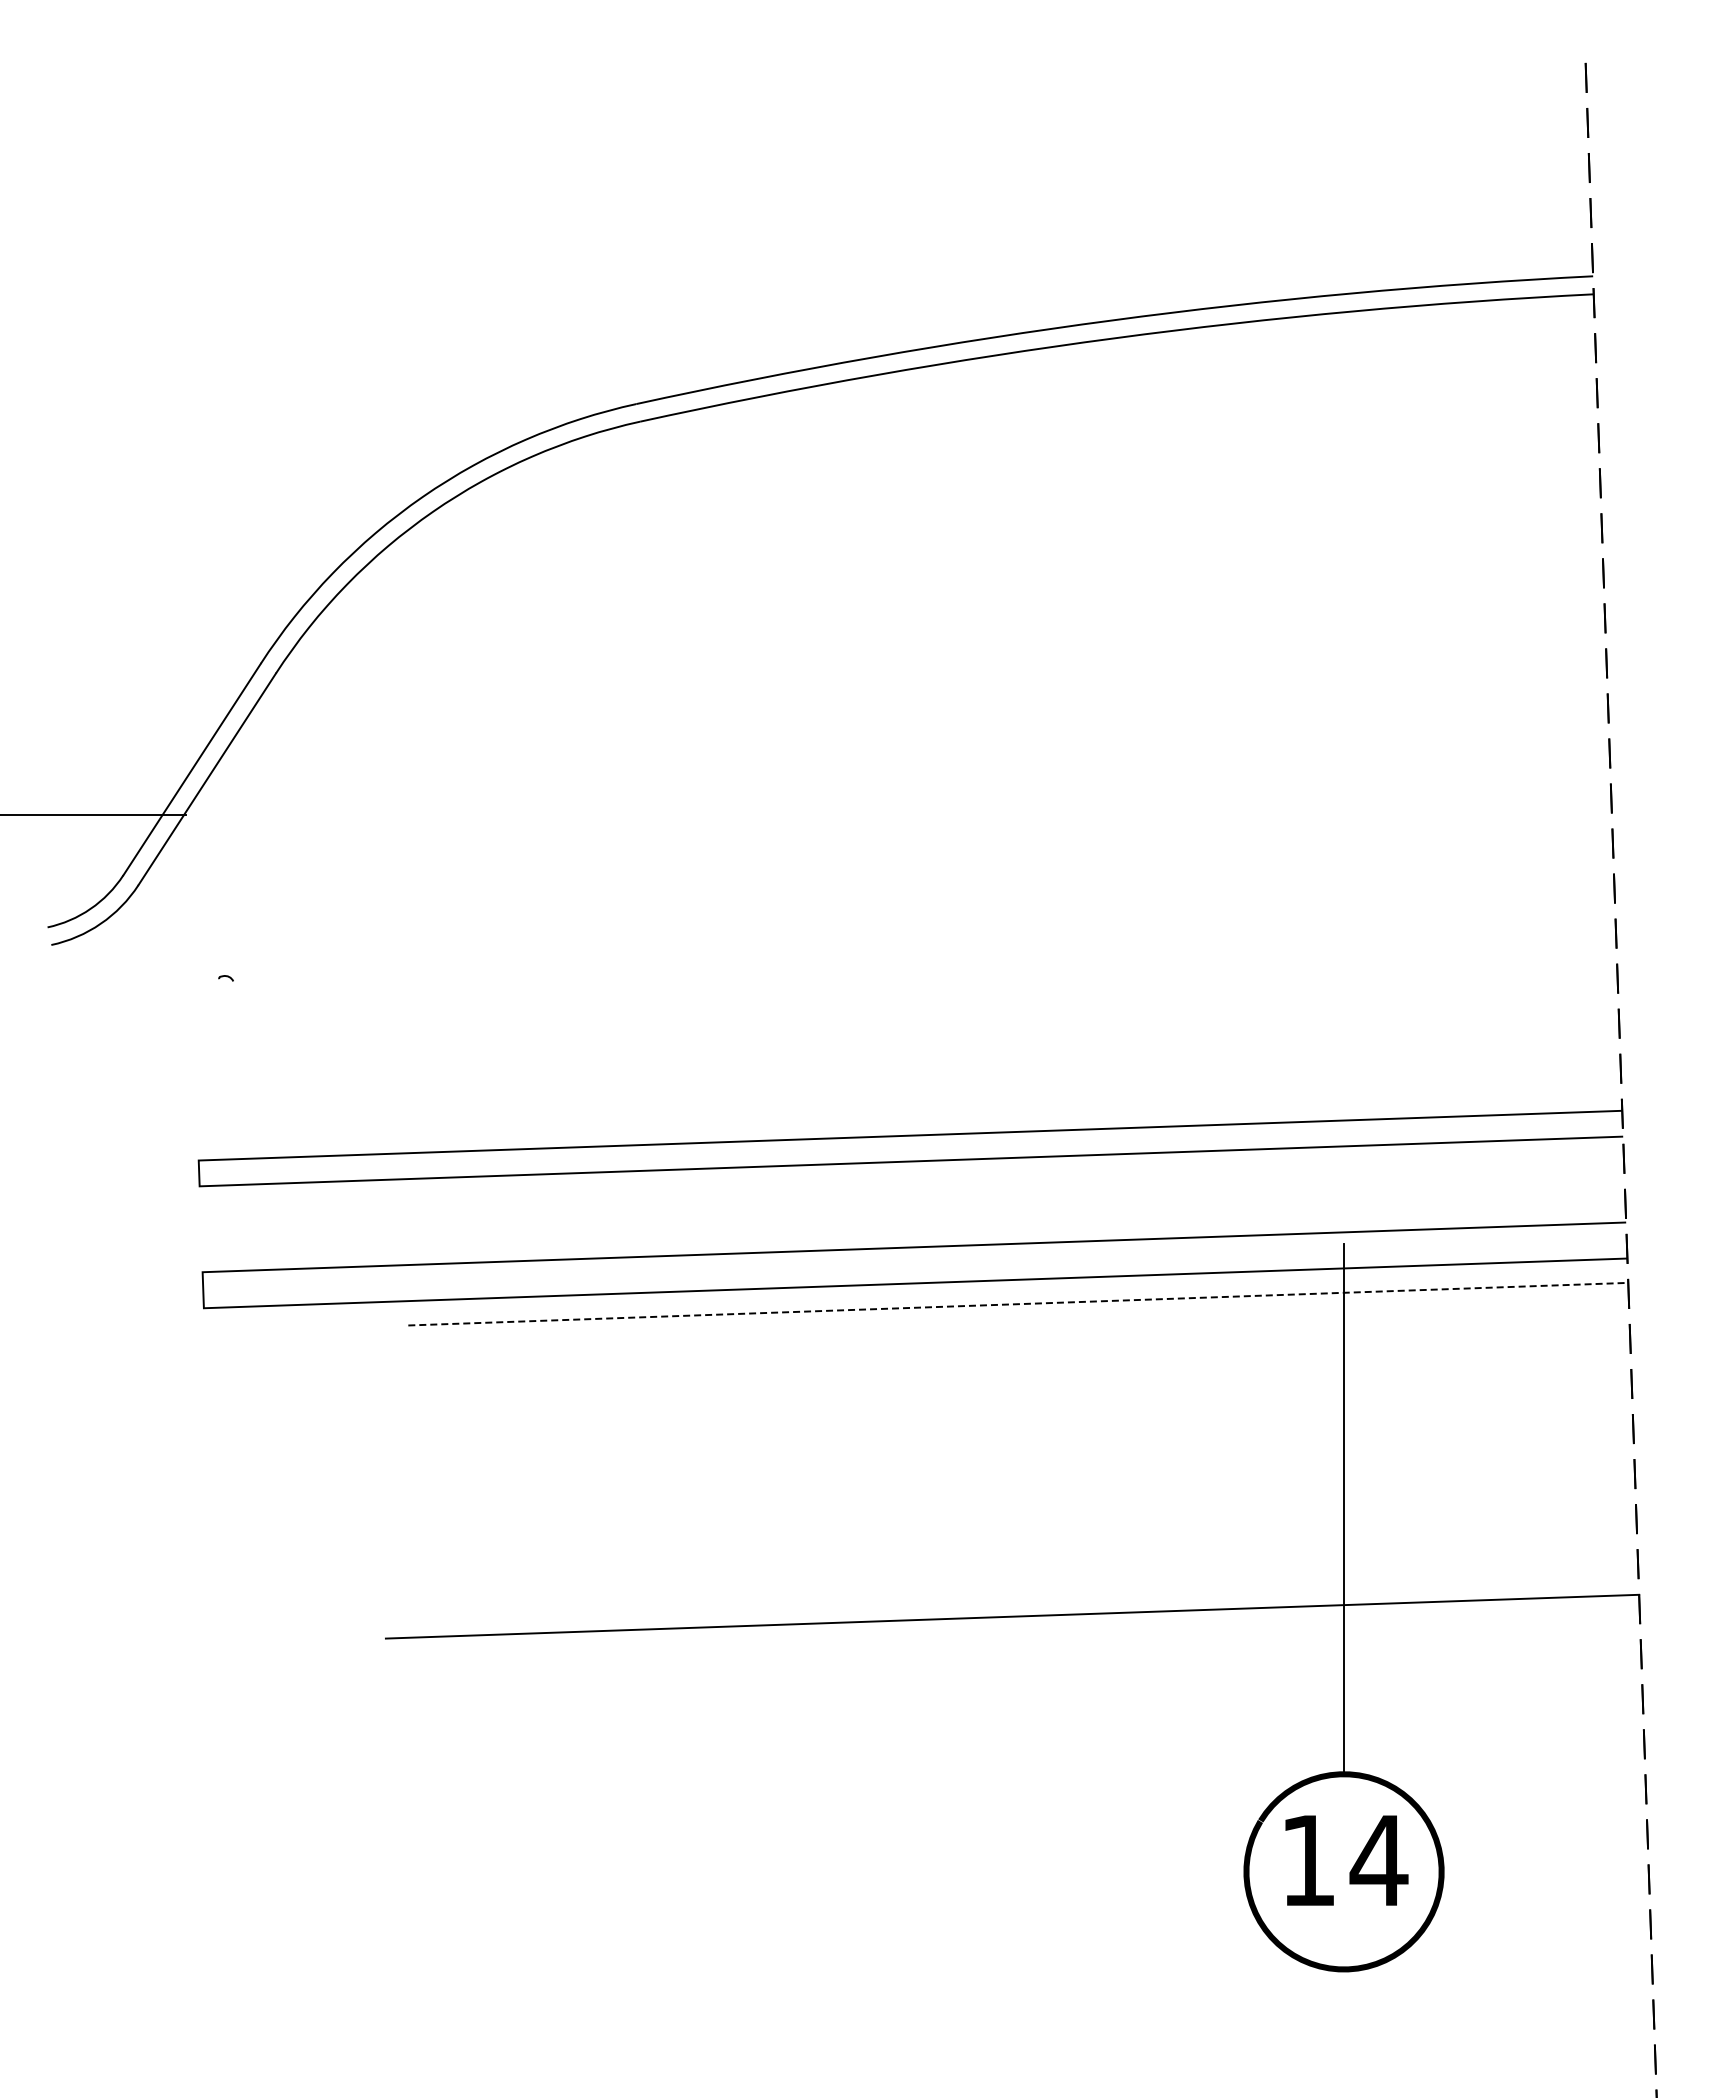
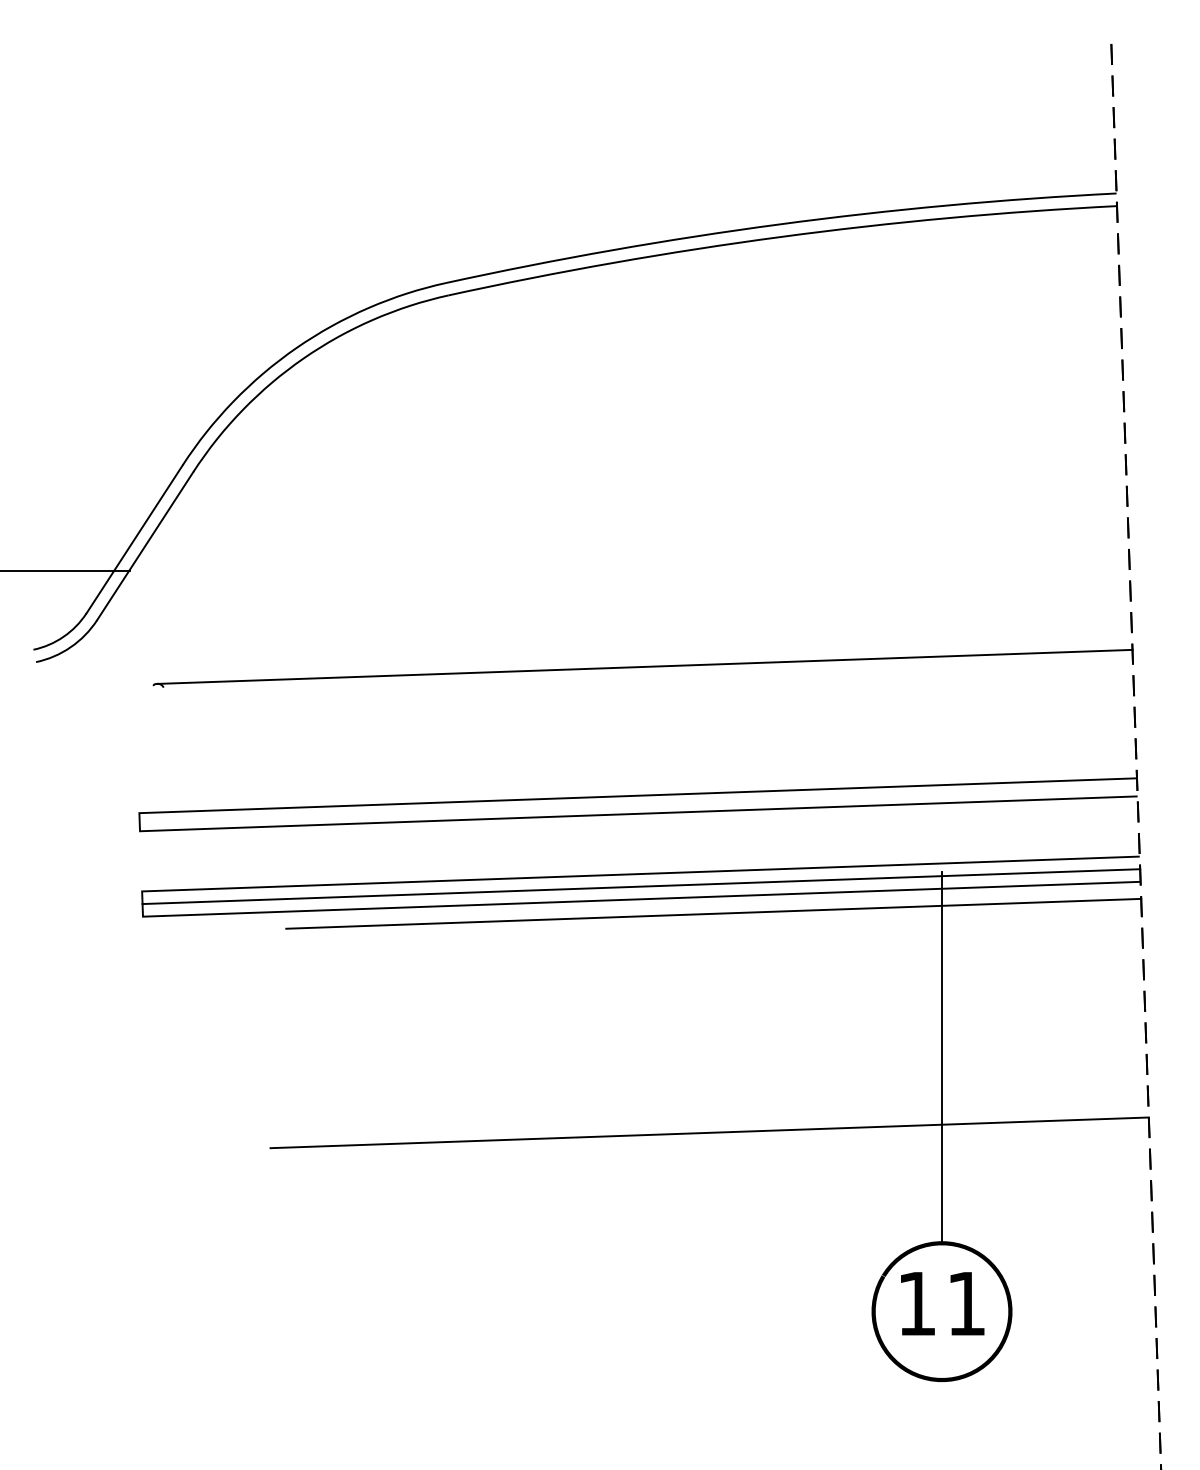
line: (919, 951) -> (644, 666), added
line: (914, 1265) -> (640, 886), added
line: (1018, 1304) -> (713, 914), dashed -> solid
text: (1378, 1860) -> (966, 1303), 14 -> 11

